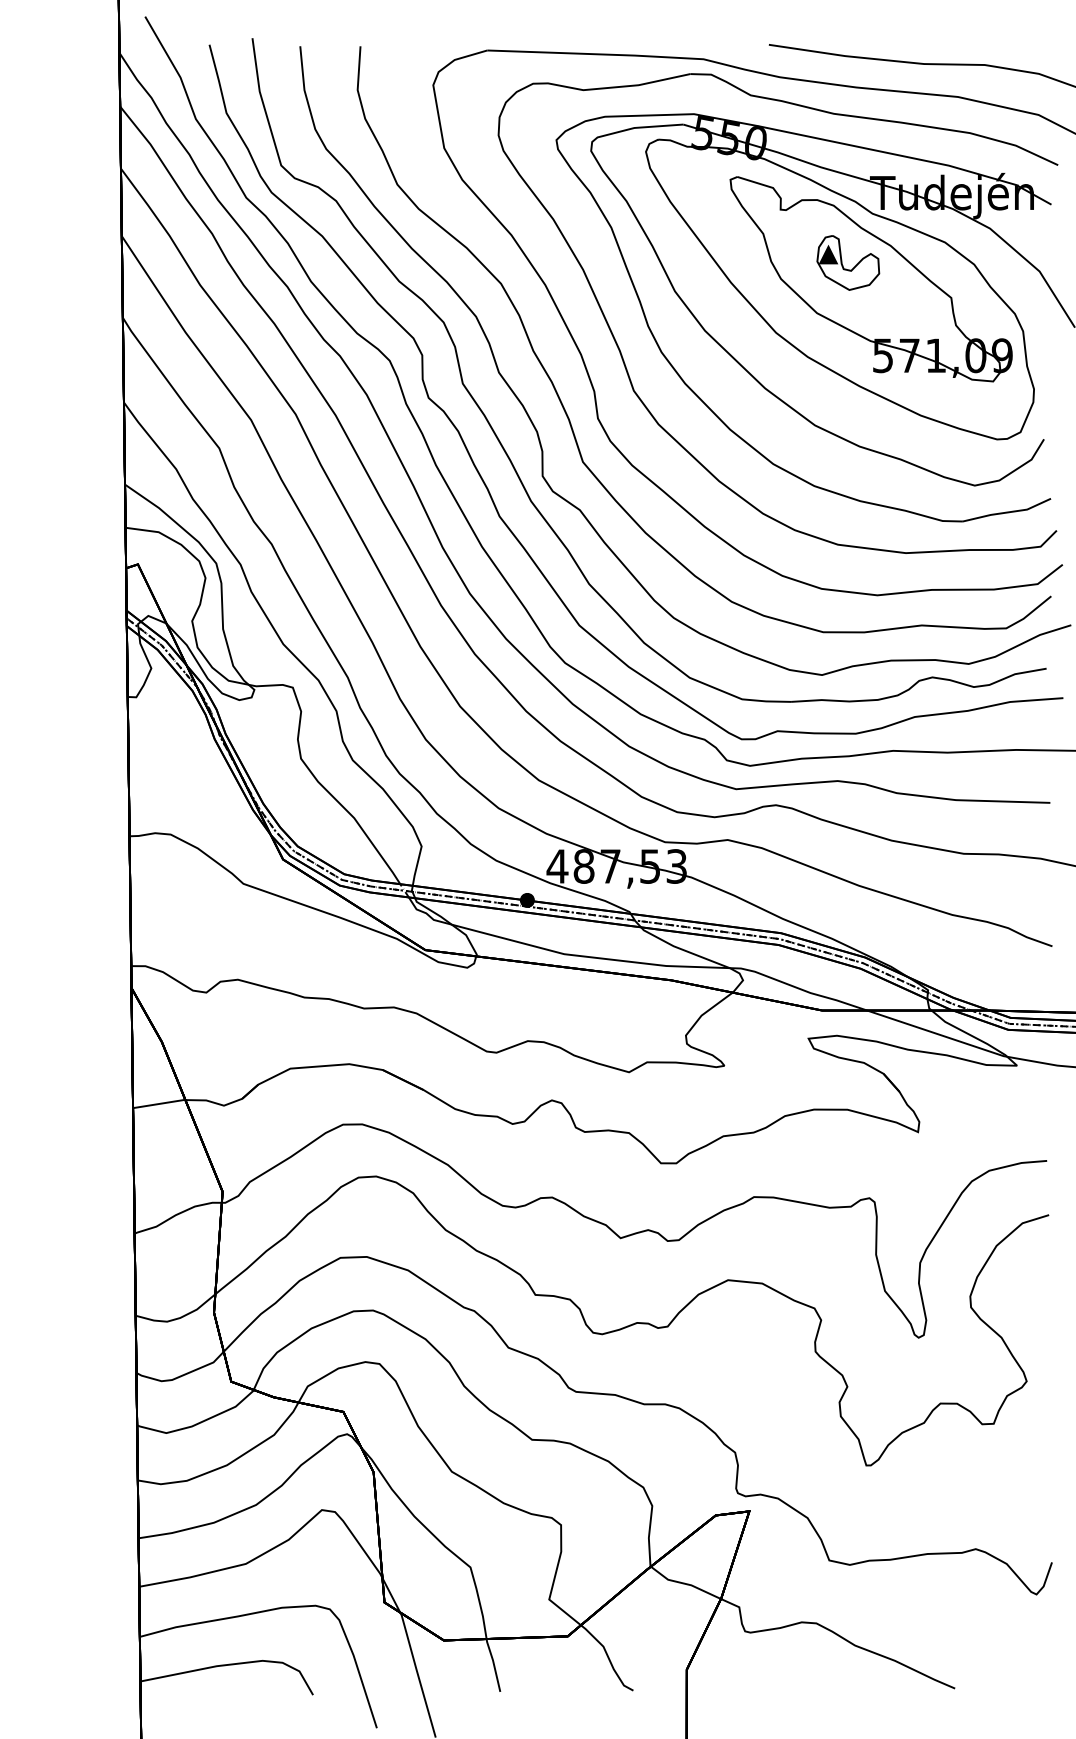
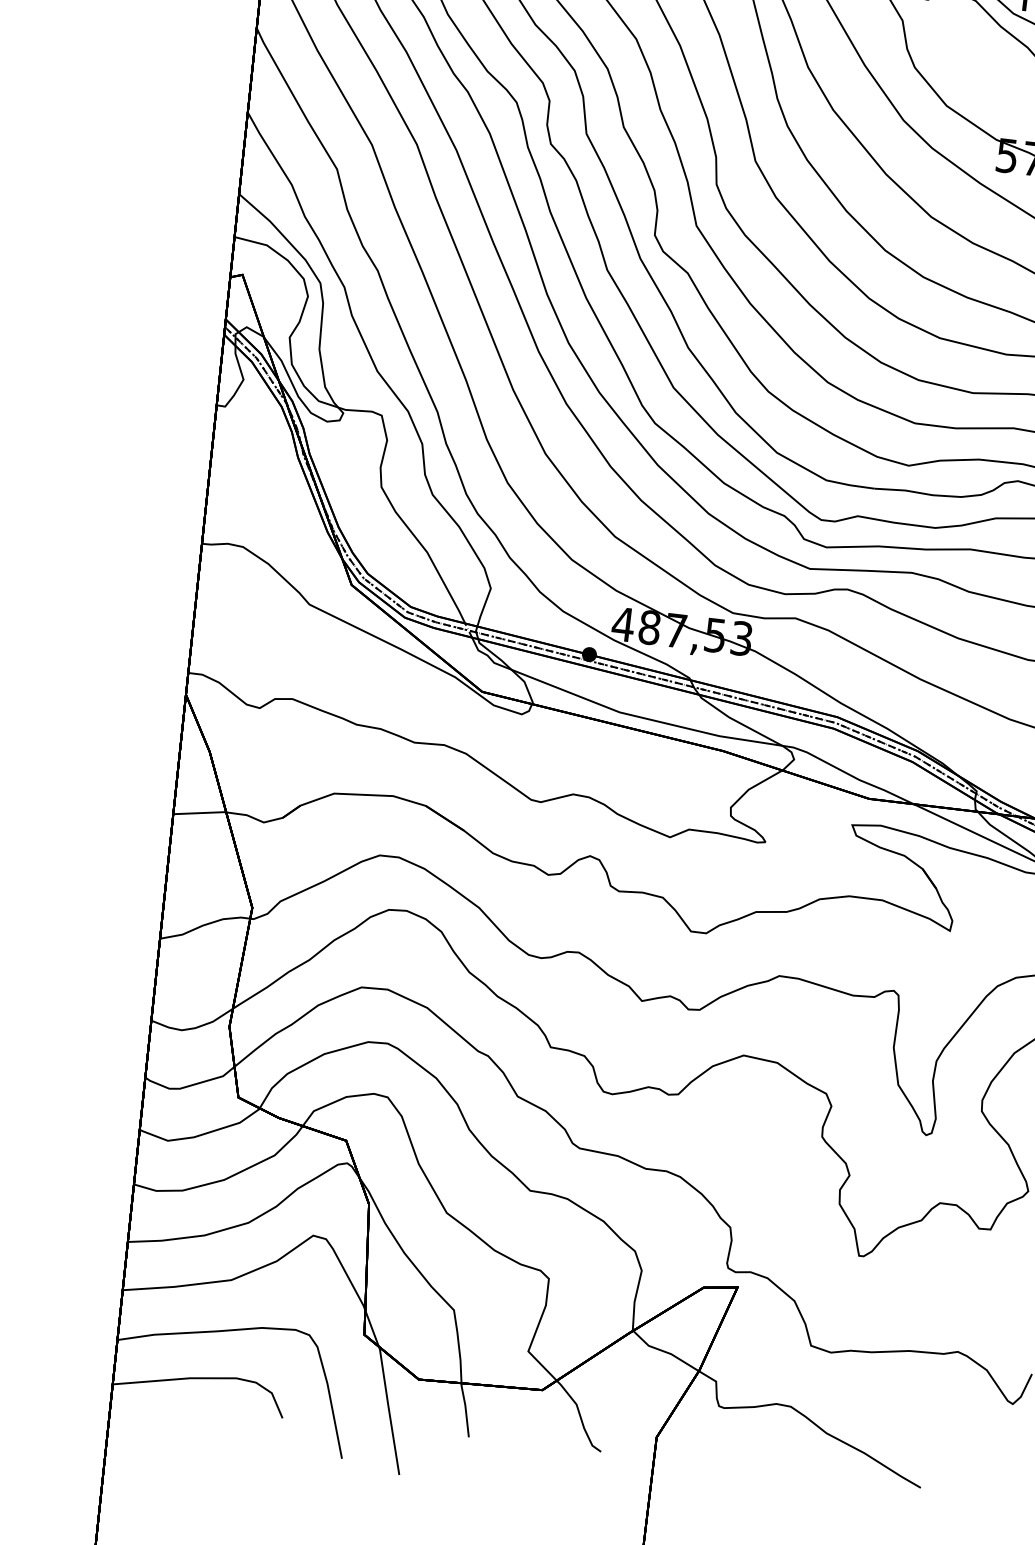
part: (848, 262) -> (983, 59), removed

